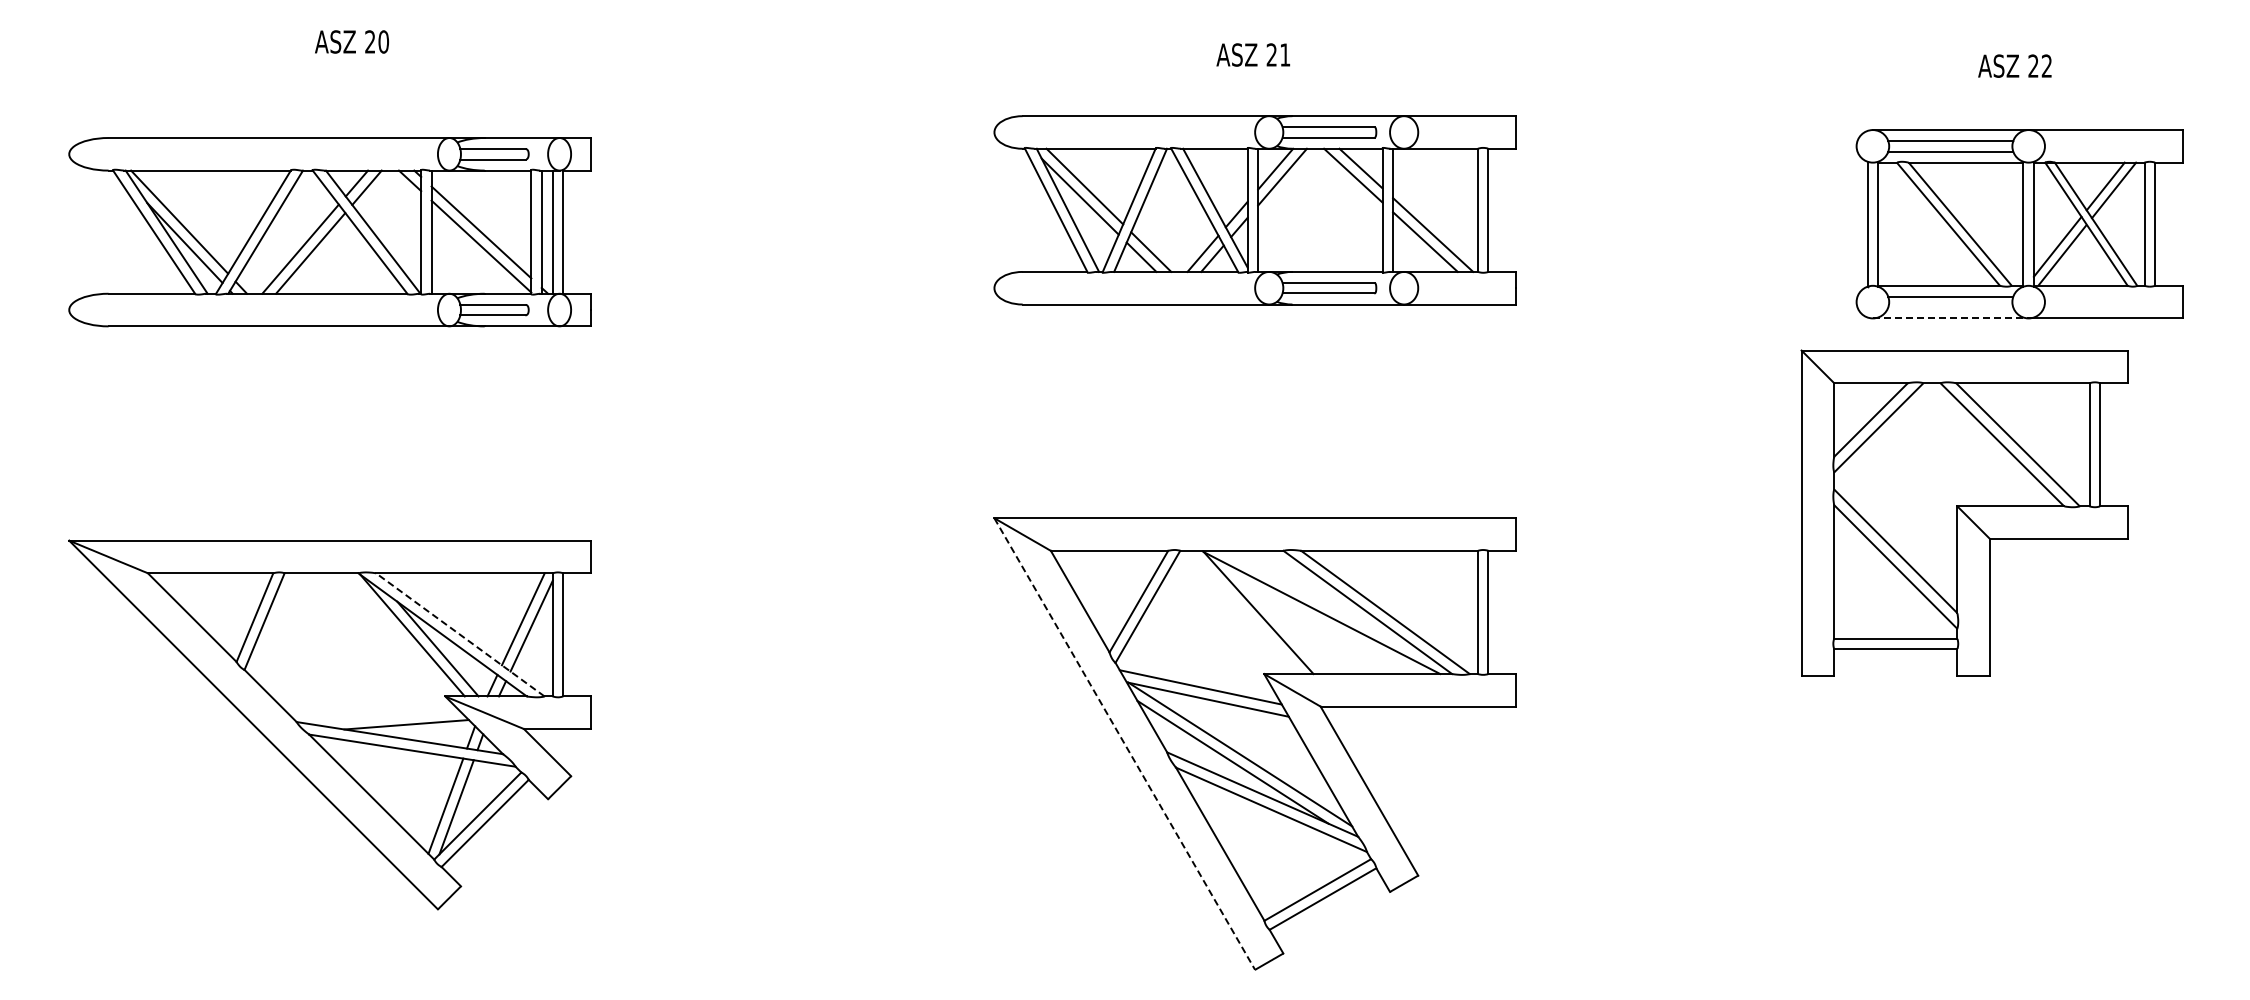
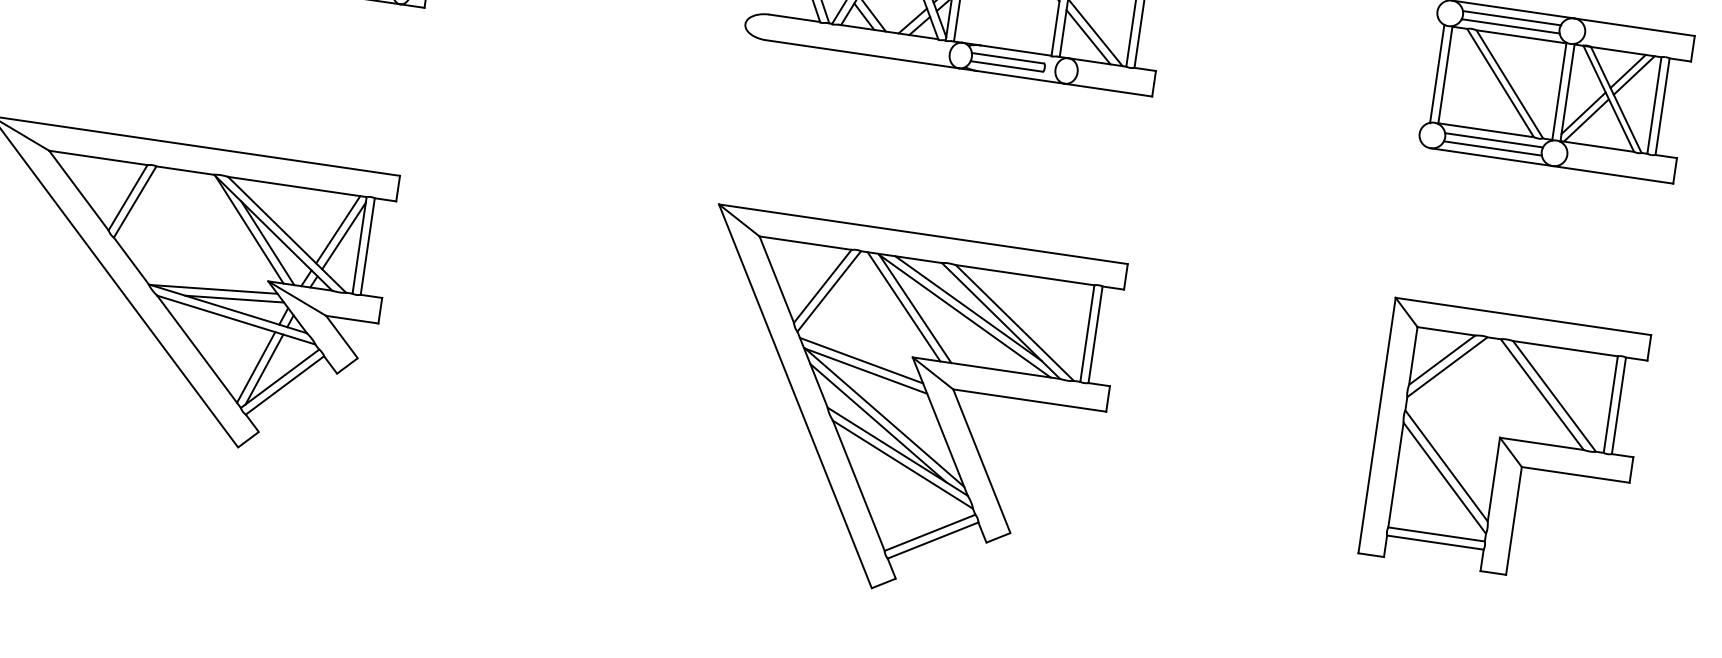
line: (1950, 307) -> (1492, 148), added
line: (1950, 318) -> (1491, 157), dashed -> solid
part: (1964, 512) -> (1504, 443), moved
line: (1324, 602) -> (968, 308), added
line: (1243, 612) -> (903, 306), added
line: (459, 634) -> (286, 234), dashed -> solid
line: (379, 716) -> (214, 289), added
line: (1124, 744) -> (795, 396), dashed -> solid

